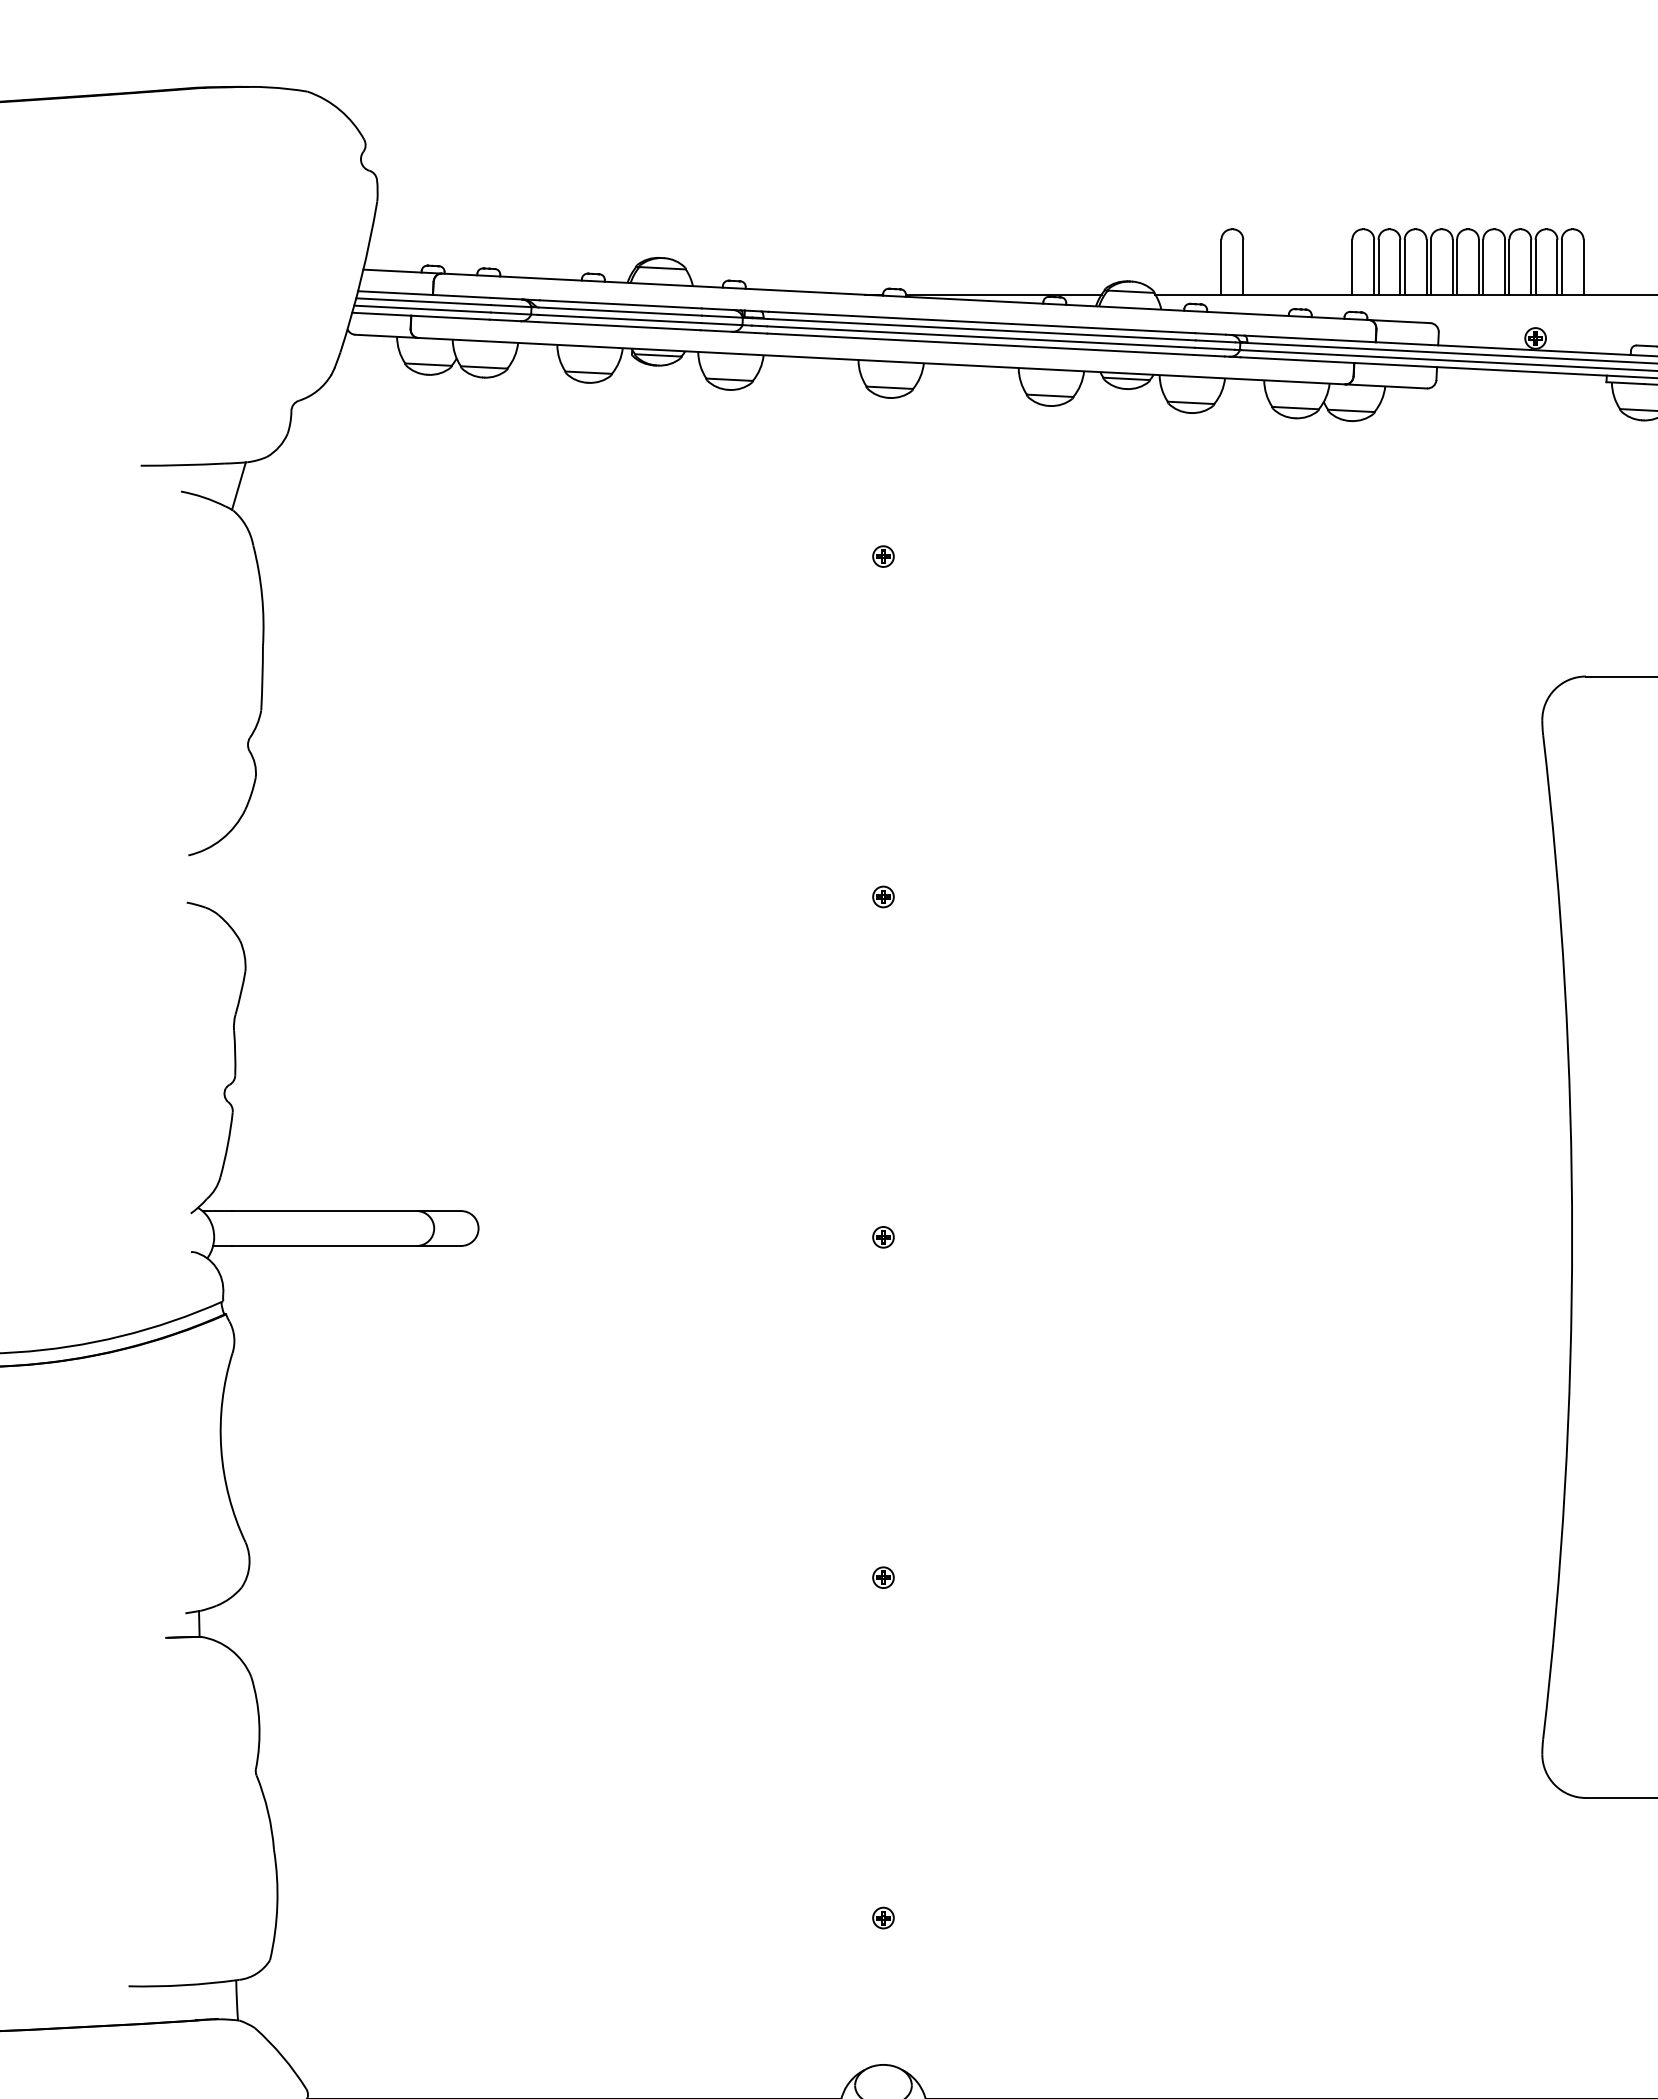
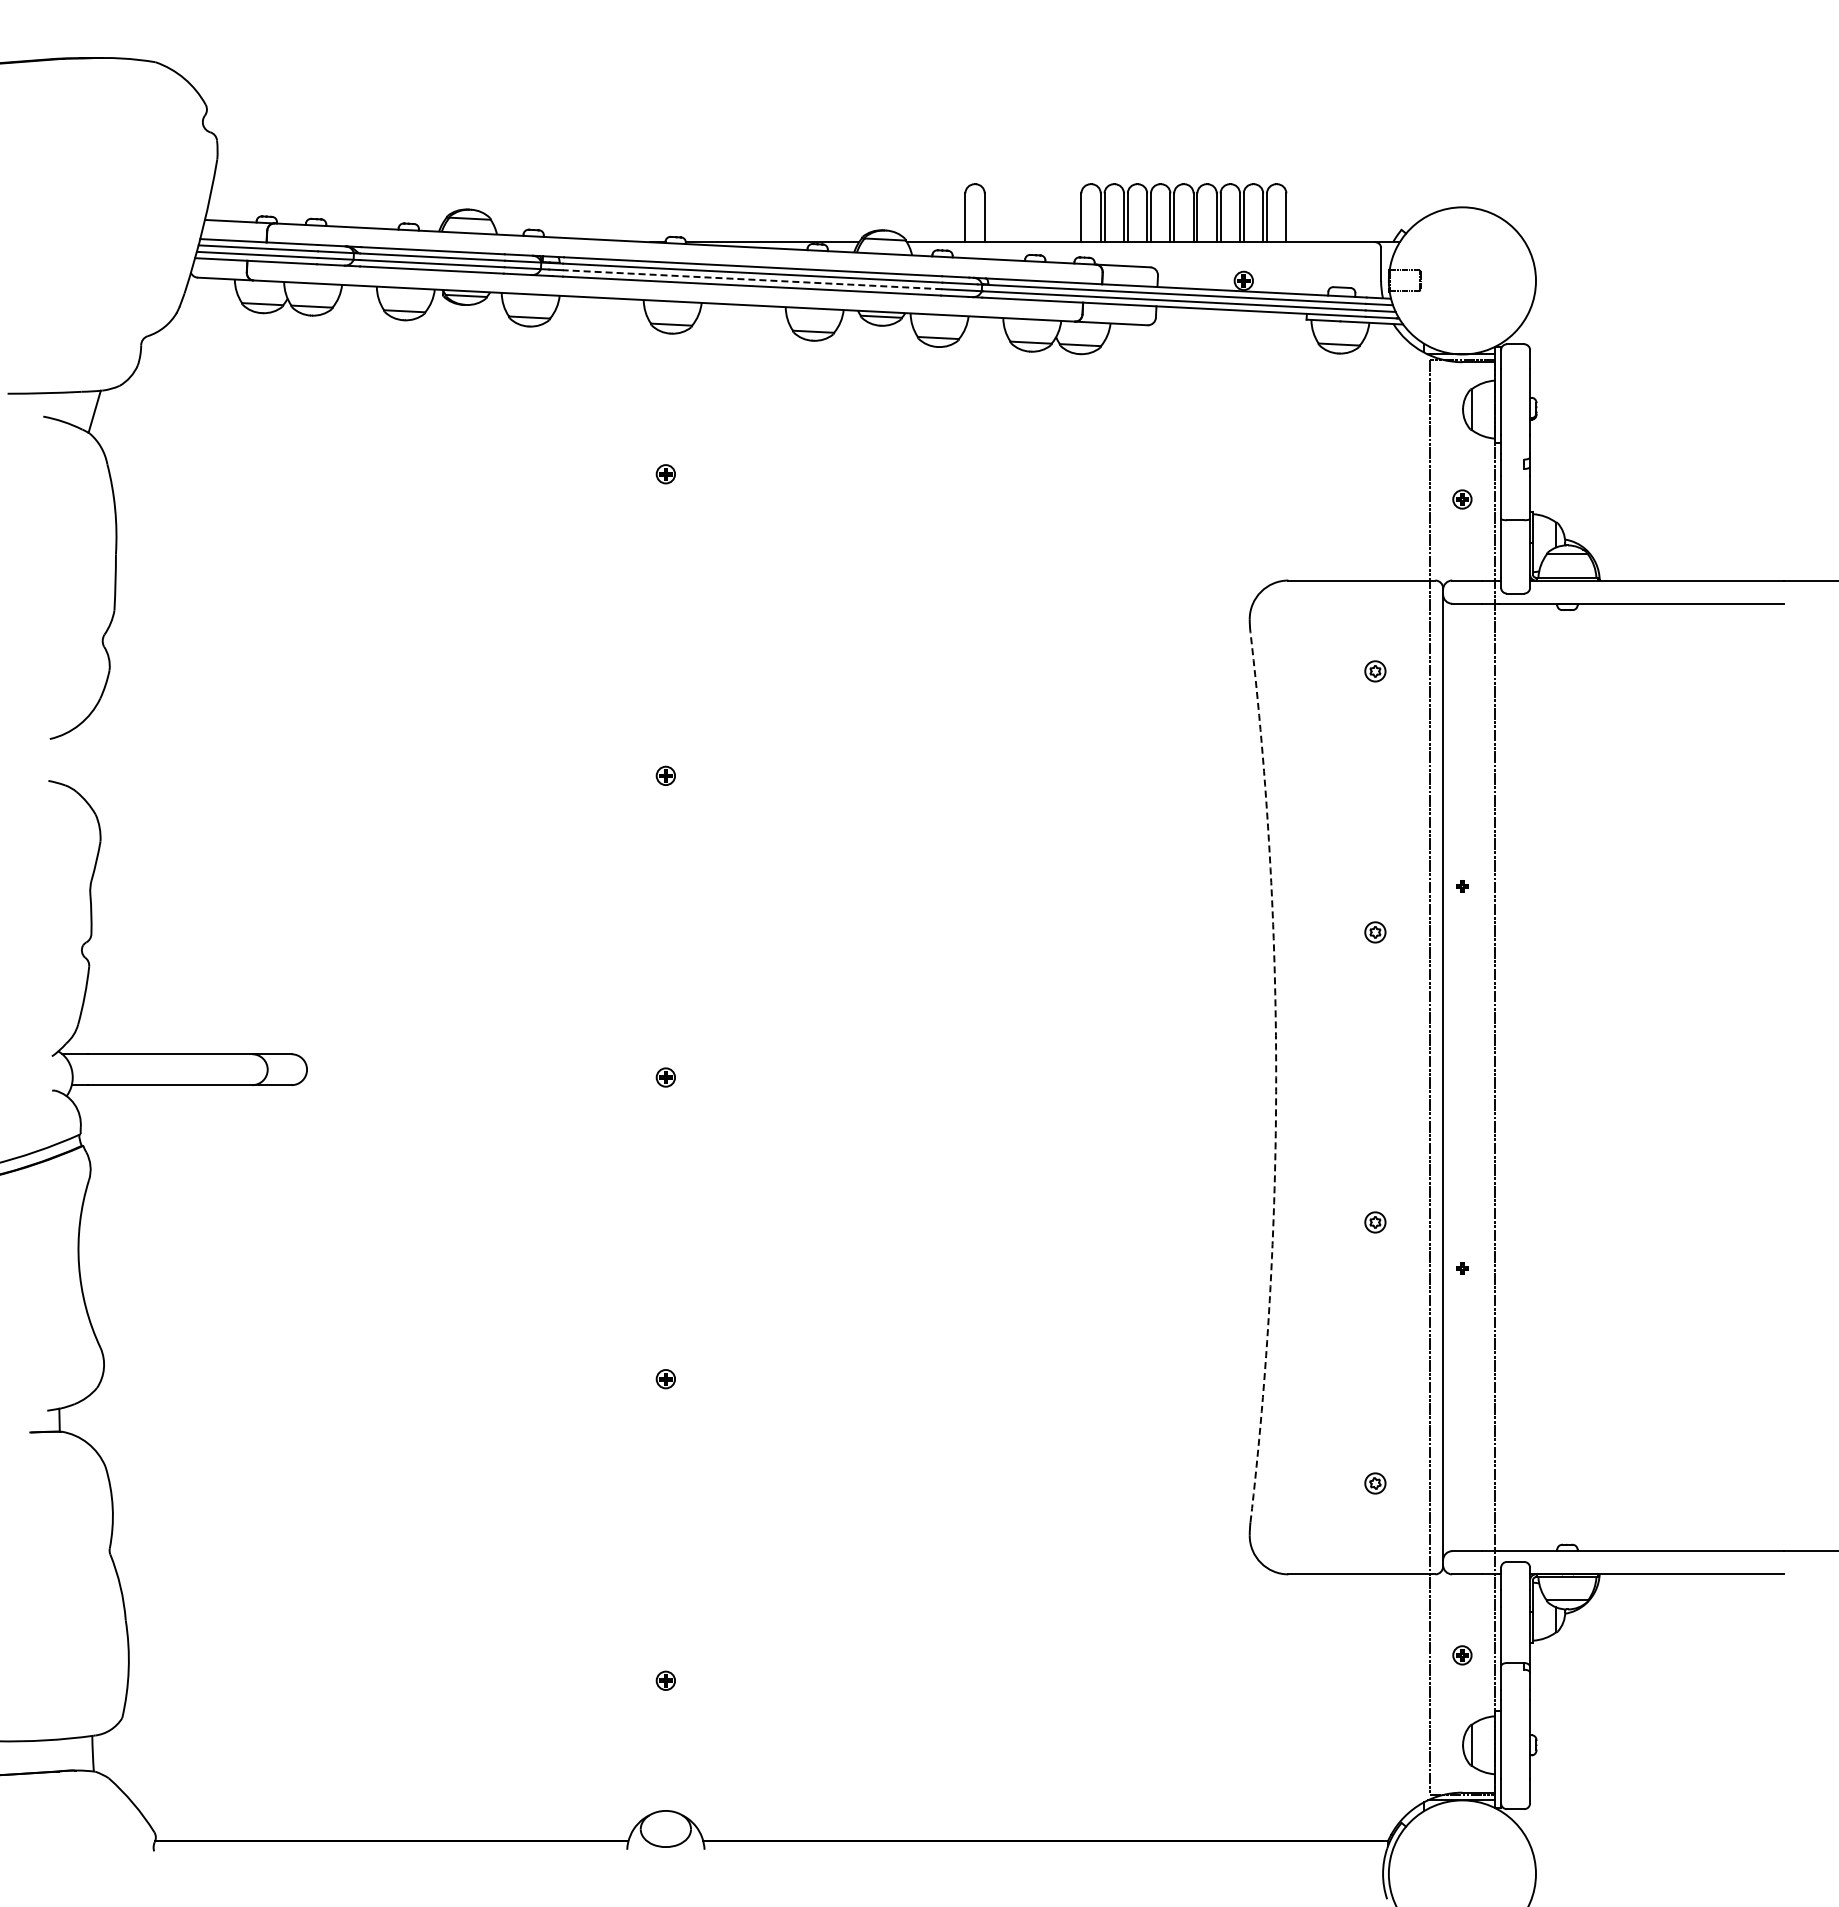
line: (981, 336) -> (752, 279), solid -> dashed
arc: (1572, 1237) -> (1276, 1077), solid -> dashed

